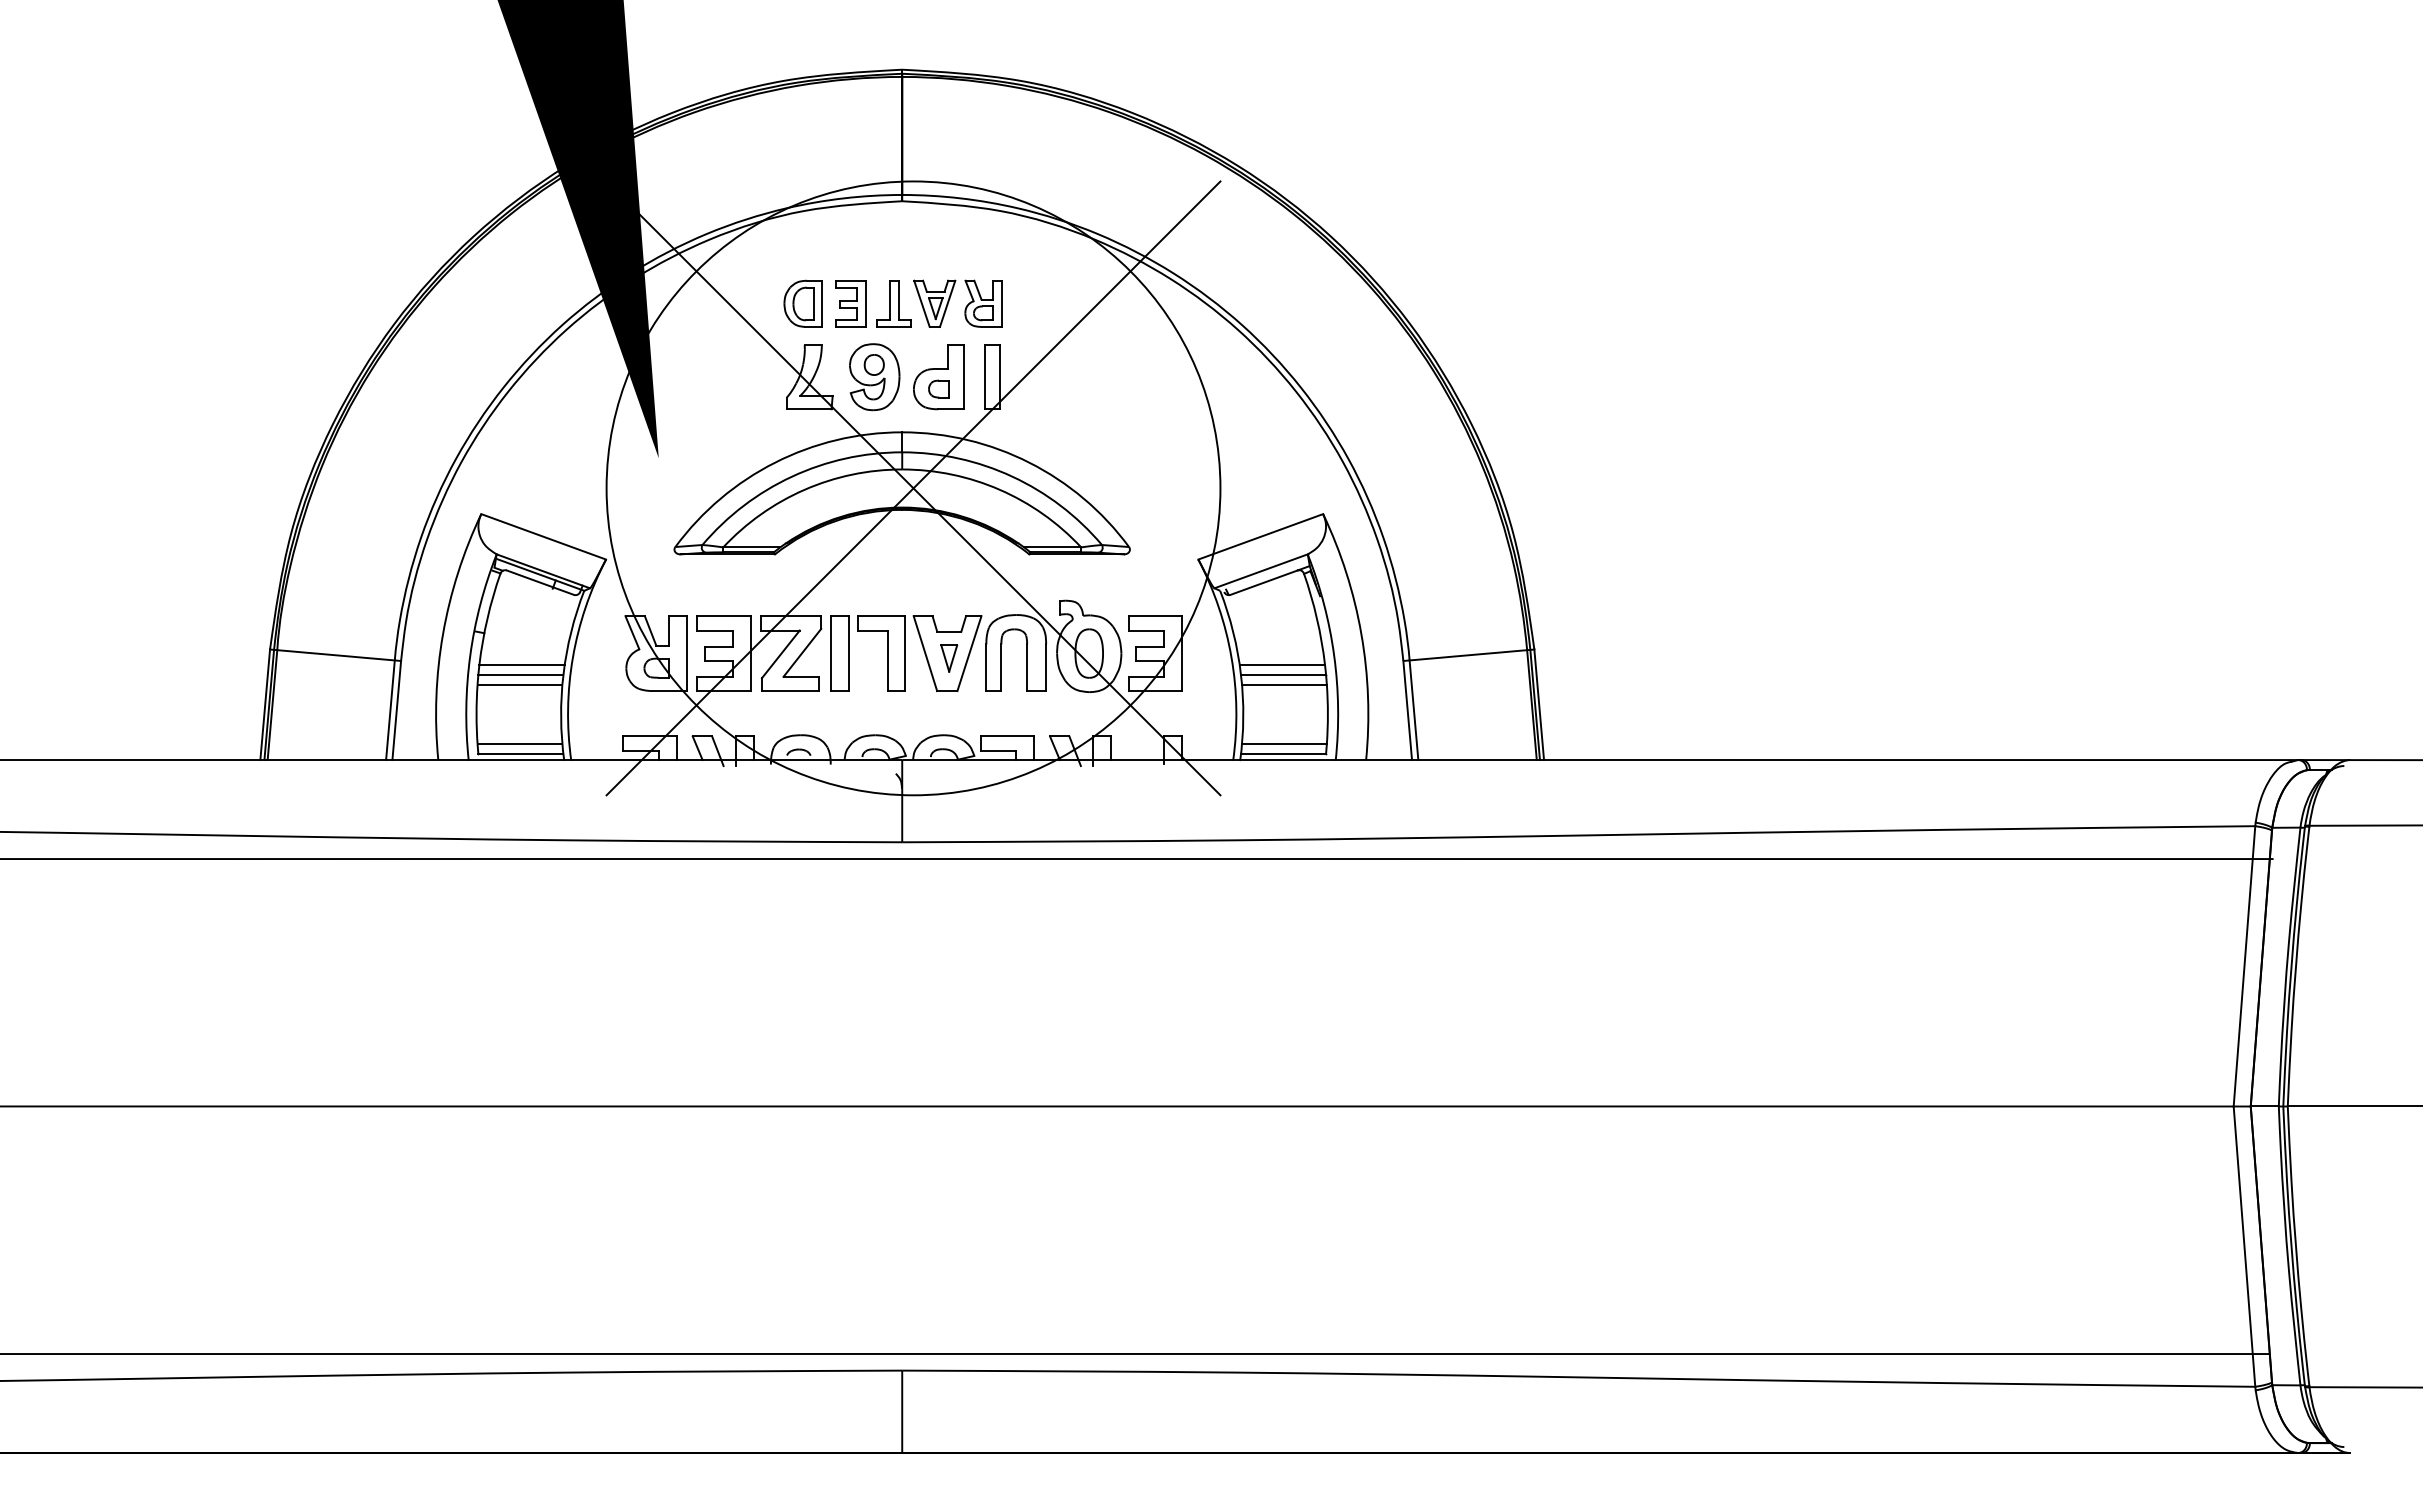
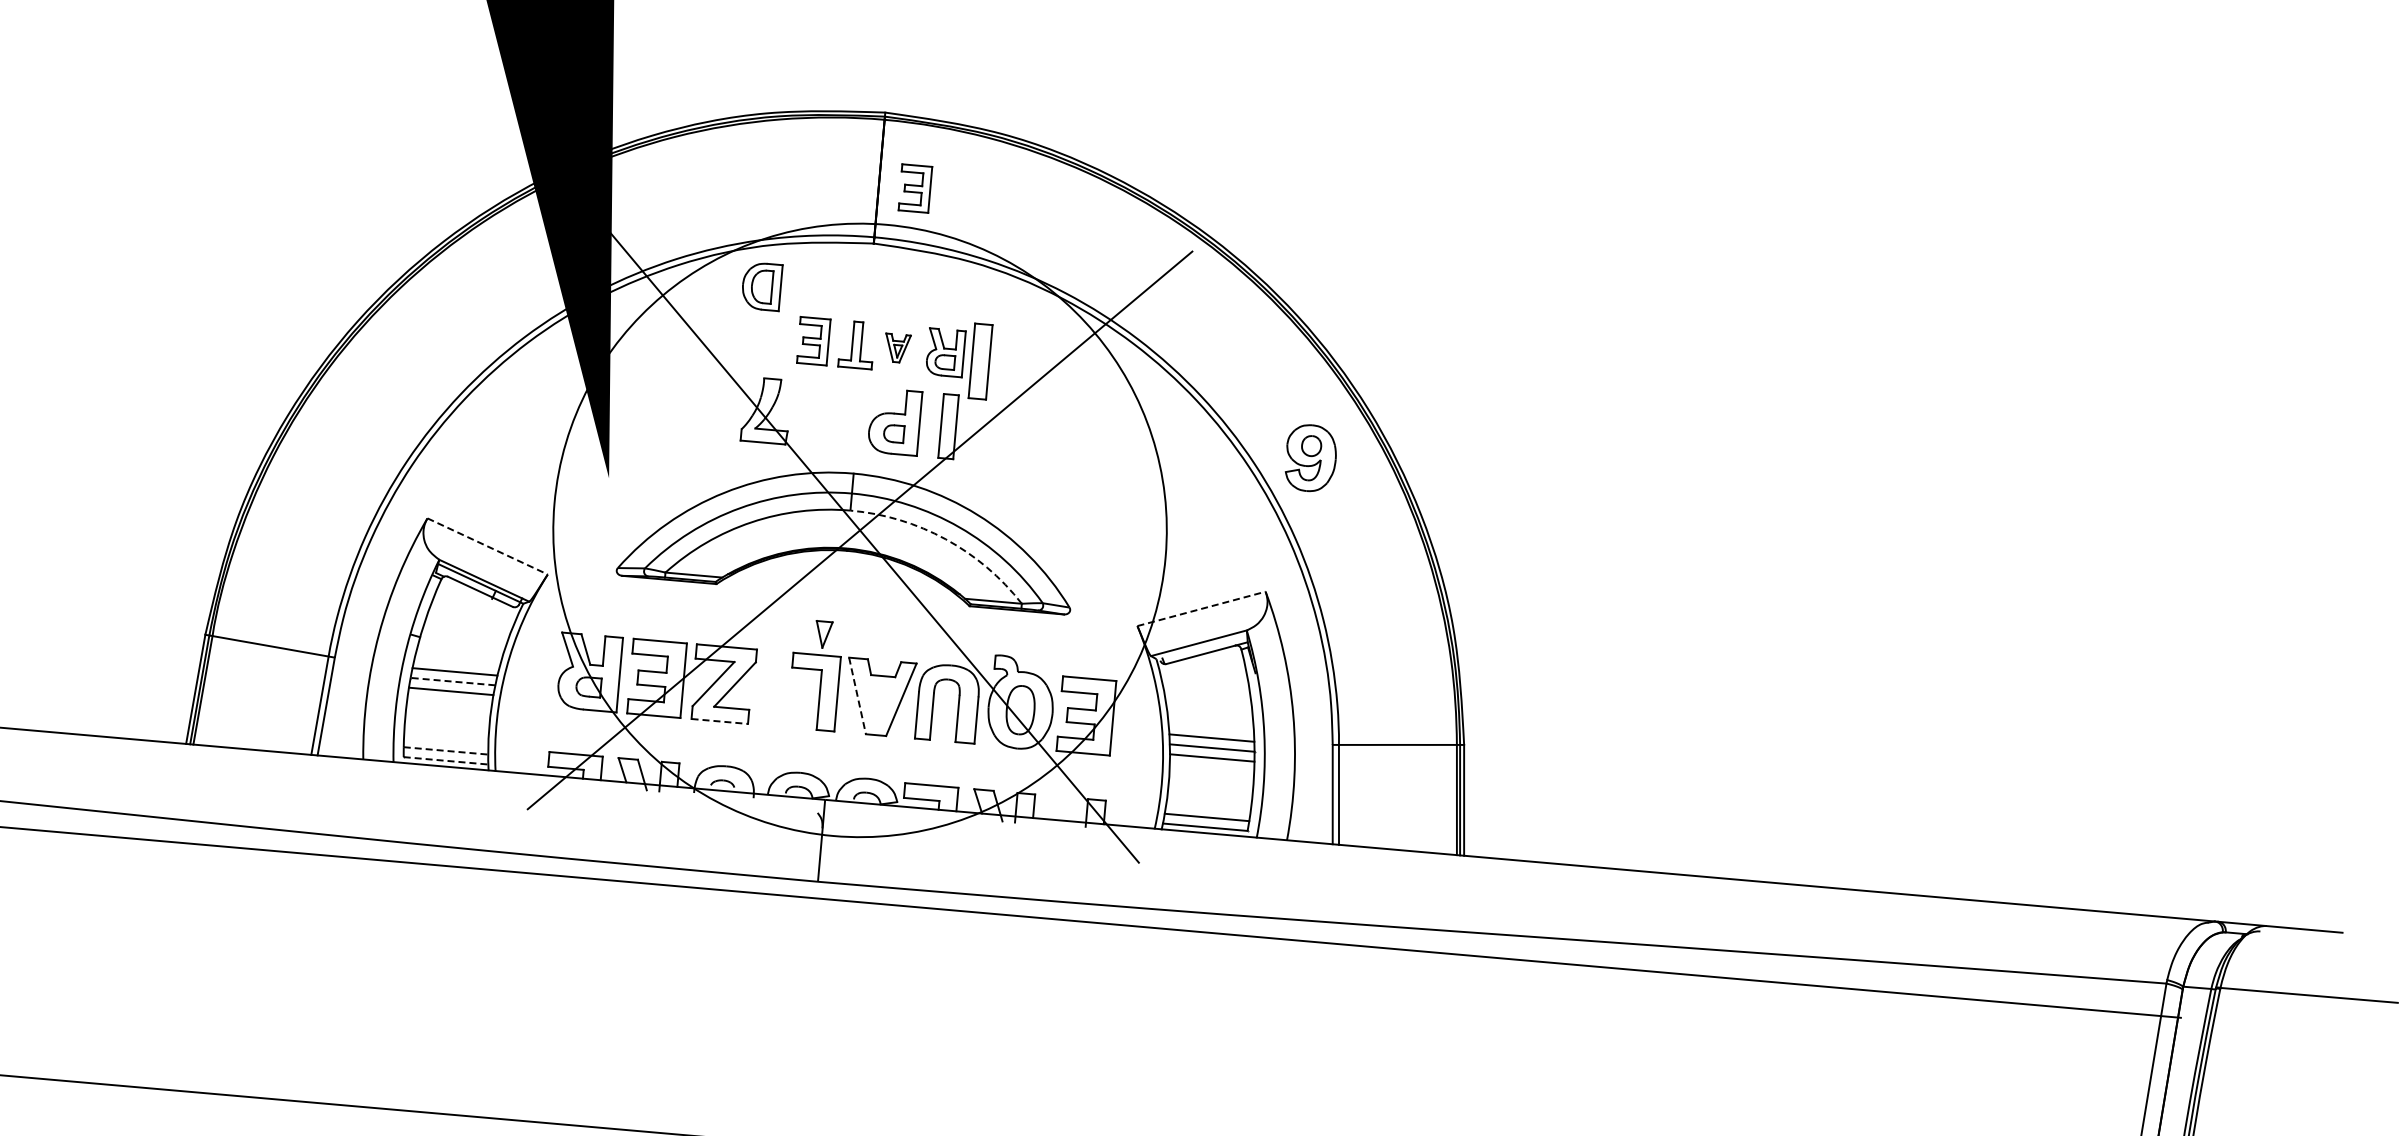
part: (938, 142) -> (915, 188), added
part: (802, 303) -> (761, 286), moved
part: (934, 303) -> (897, 348), size x0.6
part: (874, 377) -> (1310, 458), moved
arc: (999, 489) -> (945, 539), solid -> dashed
line: (1261, 536) -> (1202, 608), solid -> dashed
line: (544, 537) -> (488, 547), solid -> dashed
part: (839, 653) -> (980, 361), moved
line: (925, 654) -> (857, 696), solid -> dashed
part: (949, 658) -> (823, 634), moved
line: (520, 674) -> (452, 681), solid -> dashed
line: (790, 691) -> (719, 721), solid -> dashed
line: (520, 744) -> (446, 751), solid -> dashed
line: (520, 754) -> (445, 761), solid -> dashed

